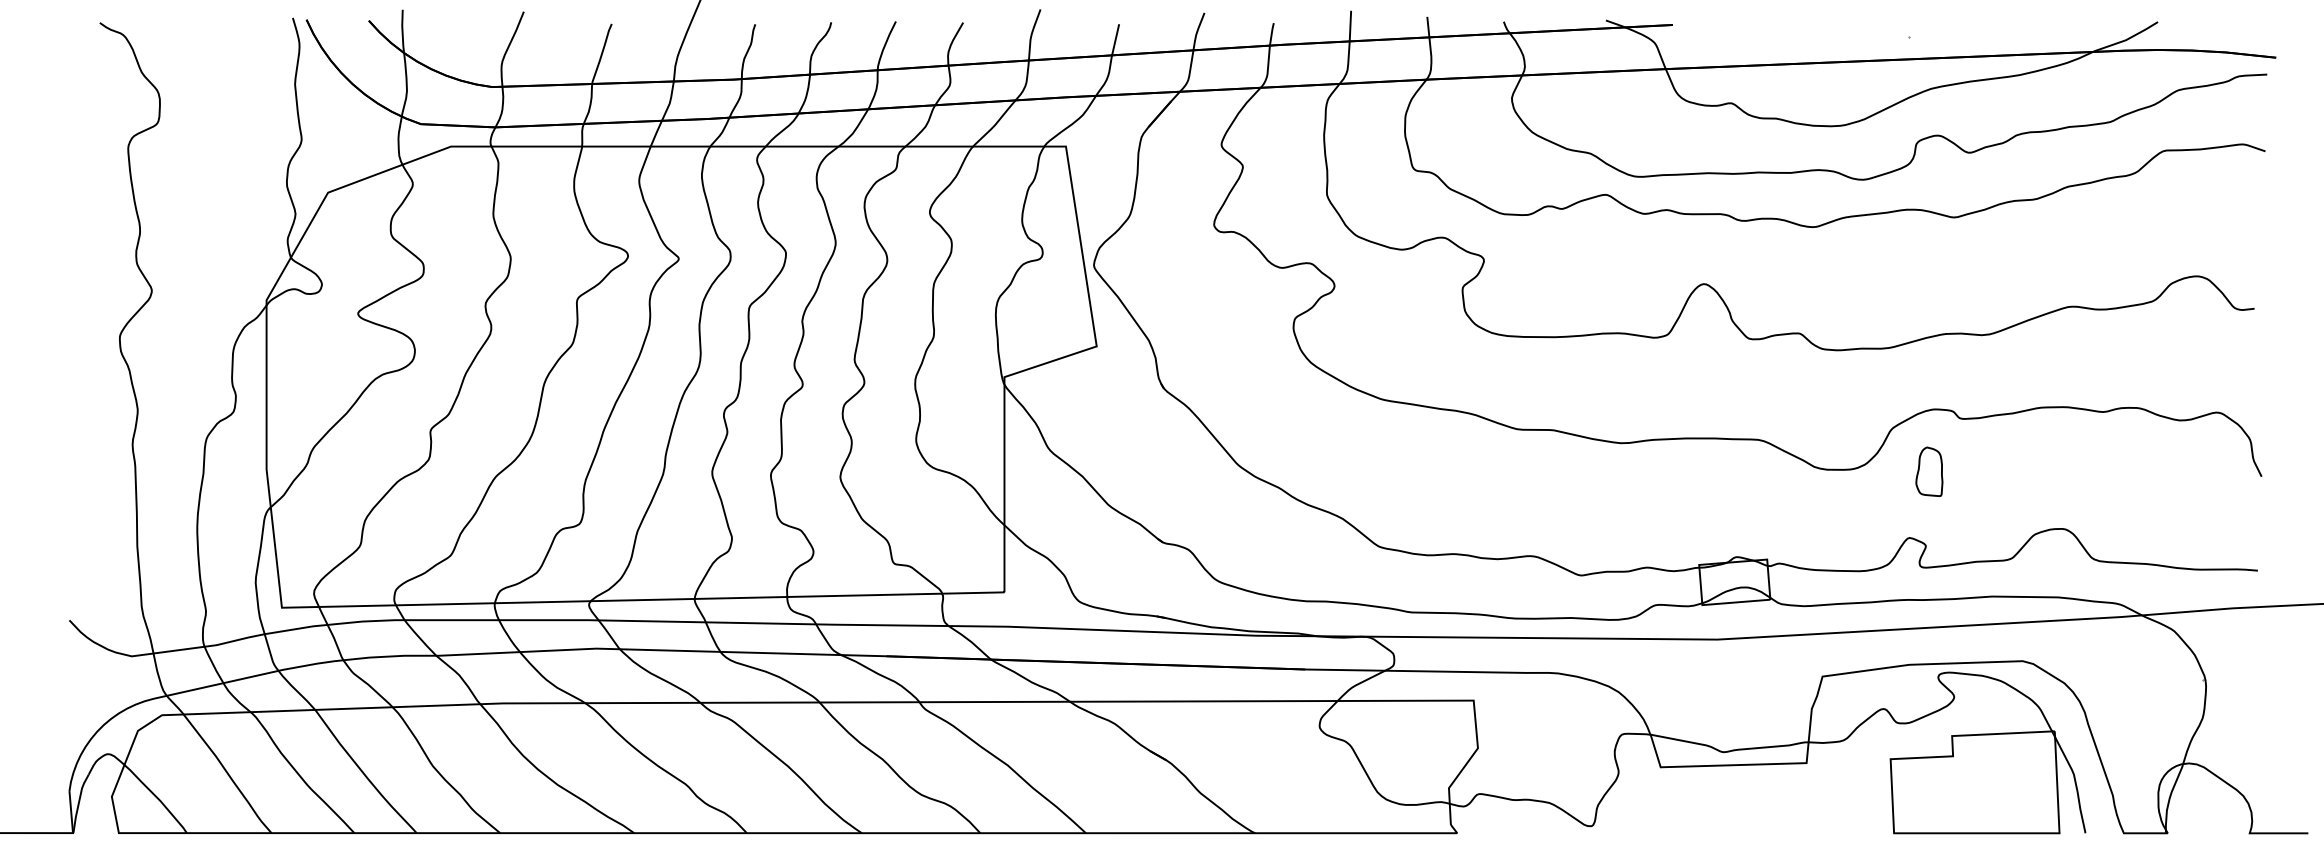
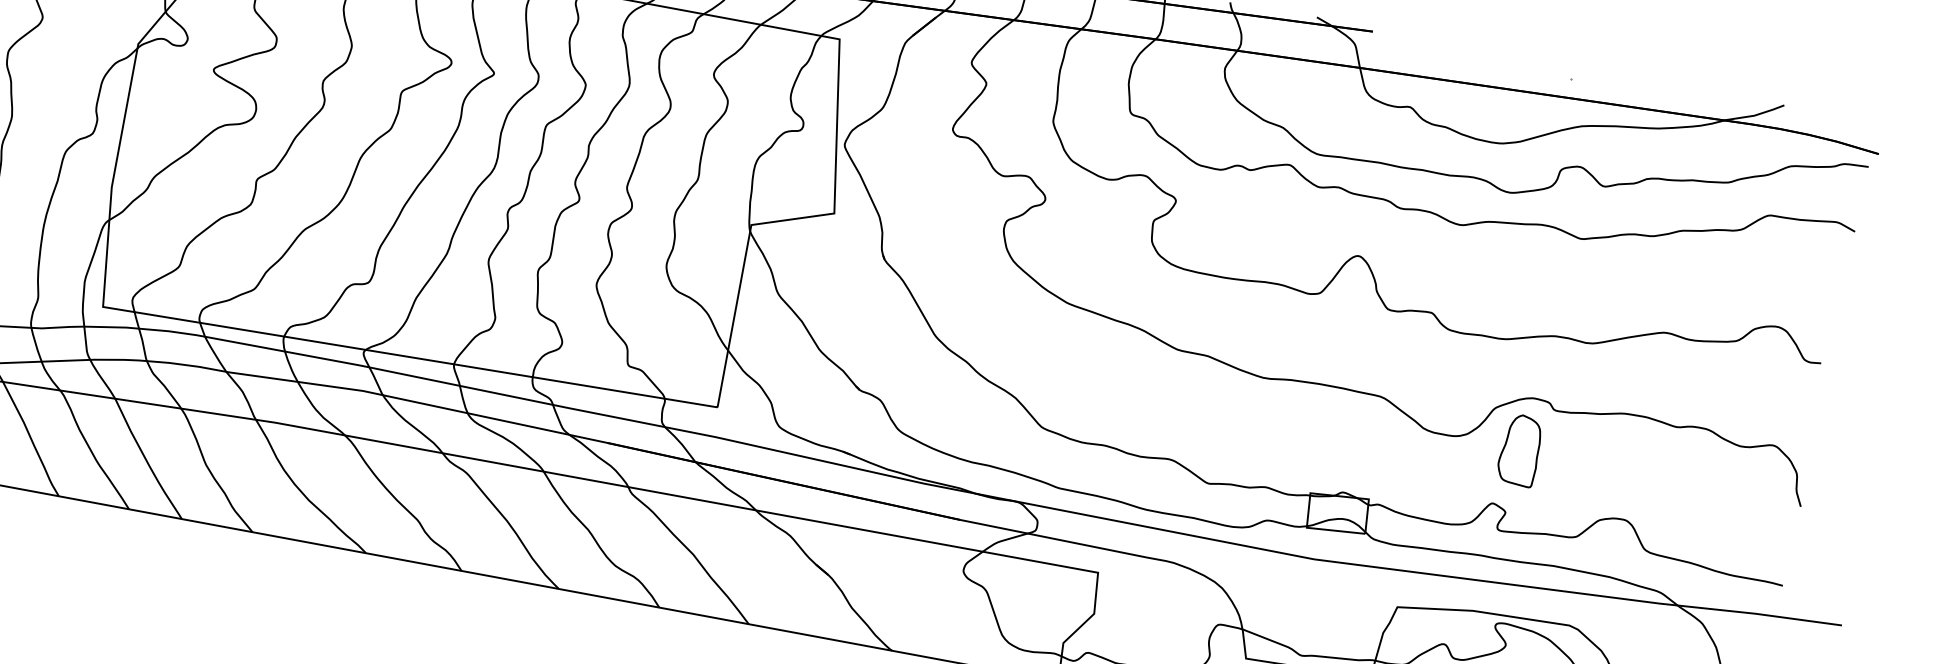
part: (1929, 471) -> (1520, 450), size x1.67

